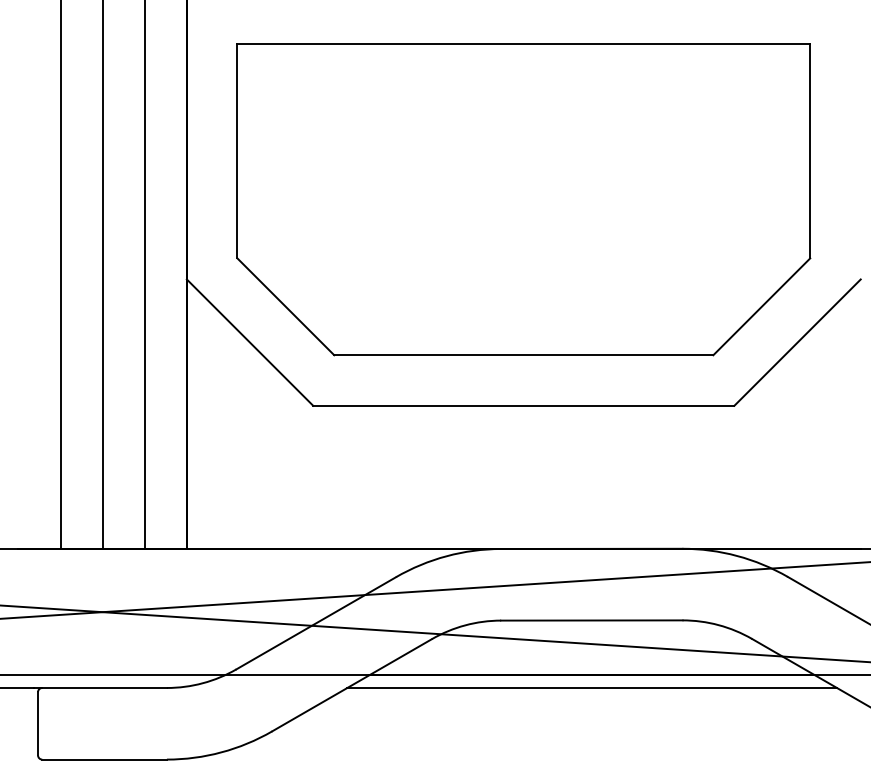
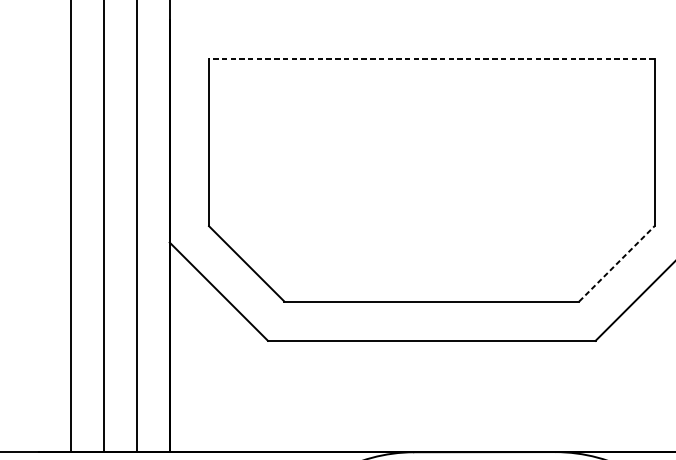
line: (523, 43) -> (431, 59), solid -> dashed
line: (762, 306) -> (617, 263), solid -> dashed

